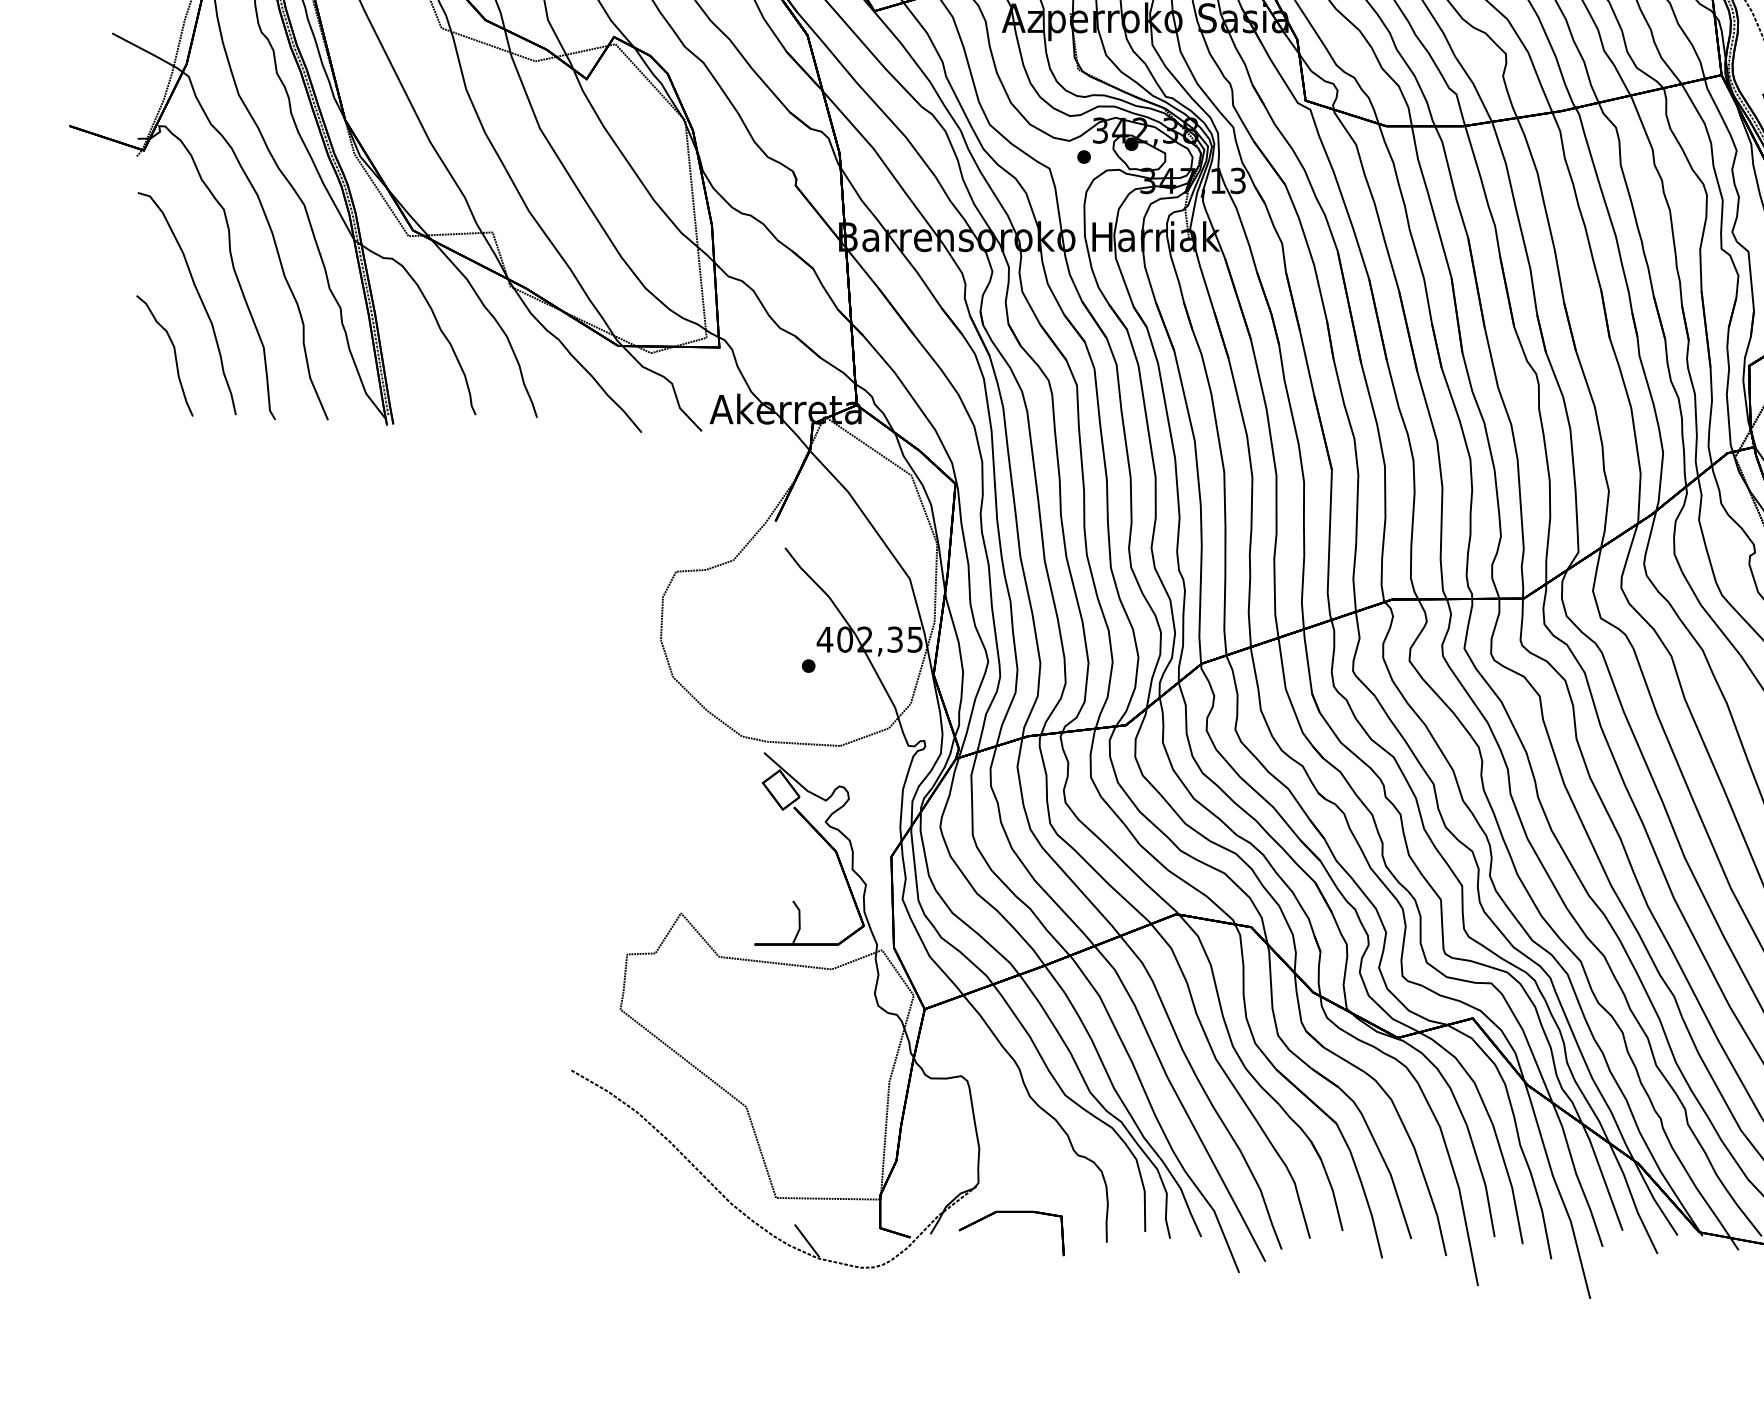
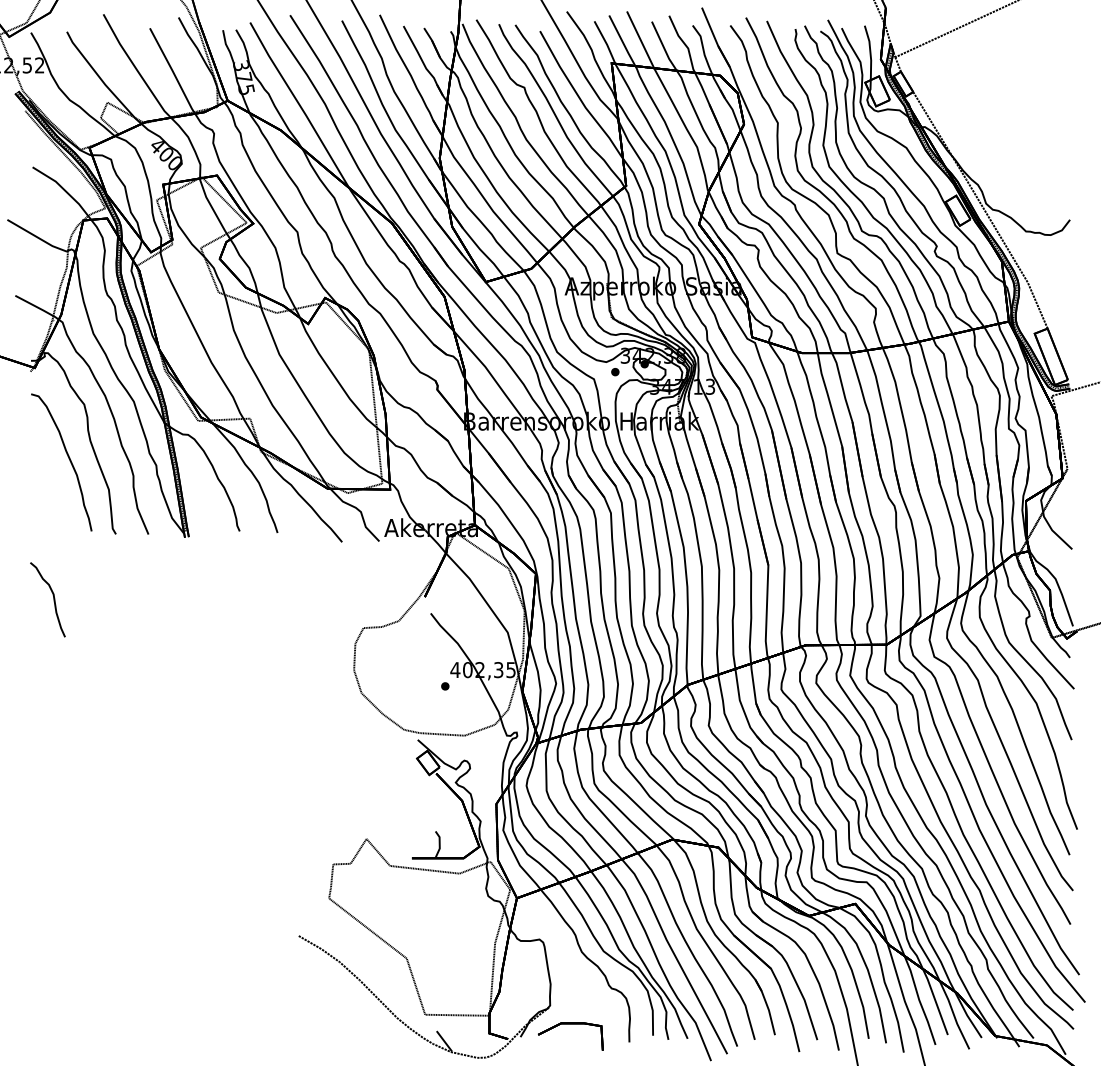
curve: (174, 355) -> (53, 599), moved

